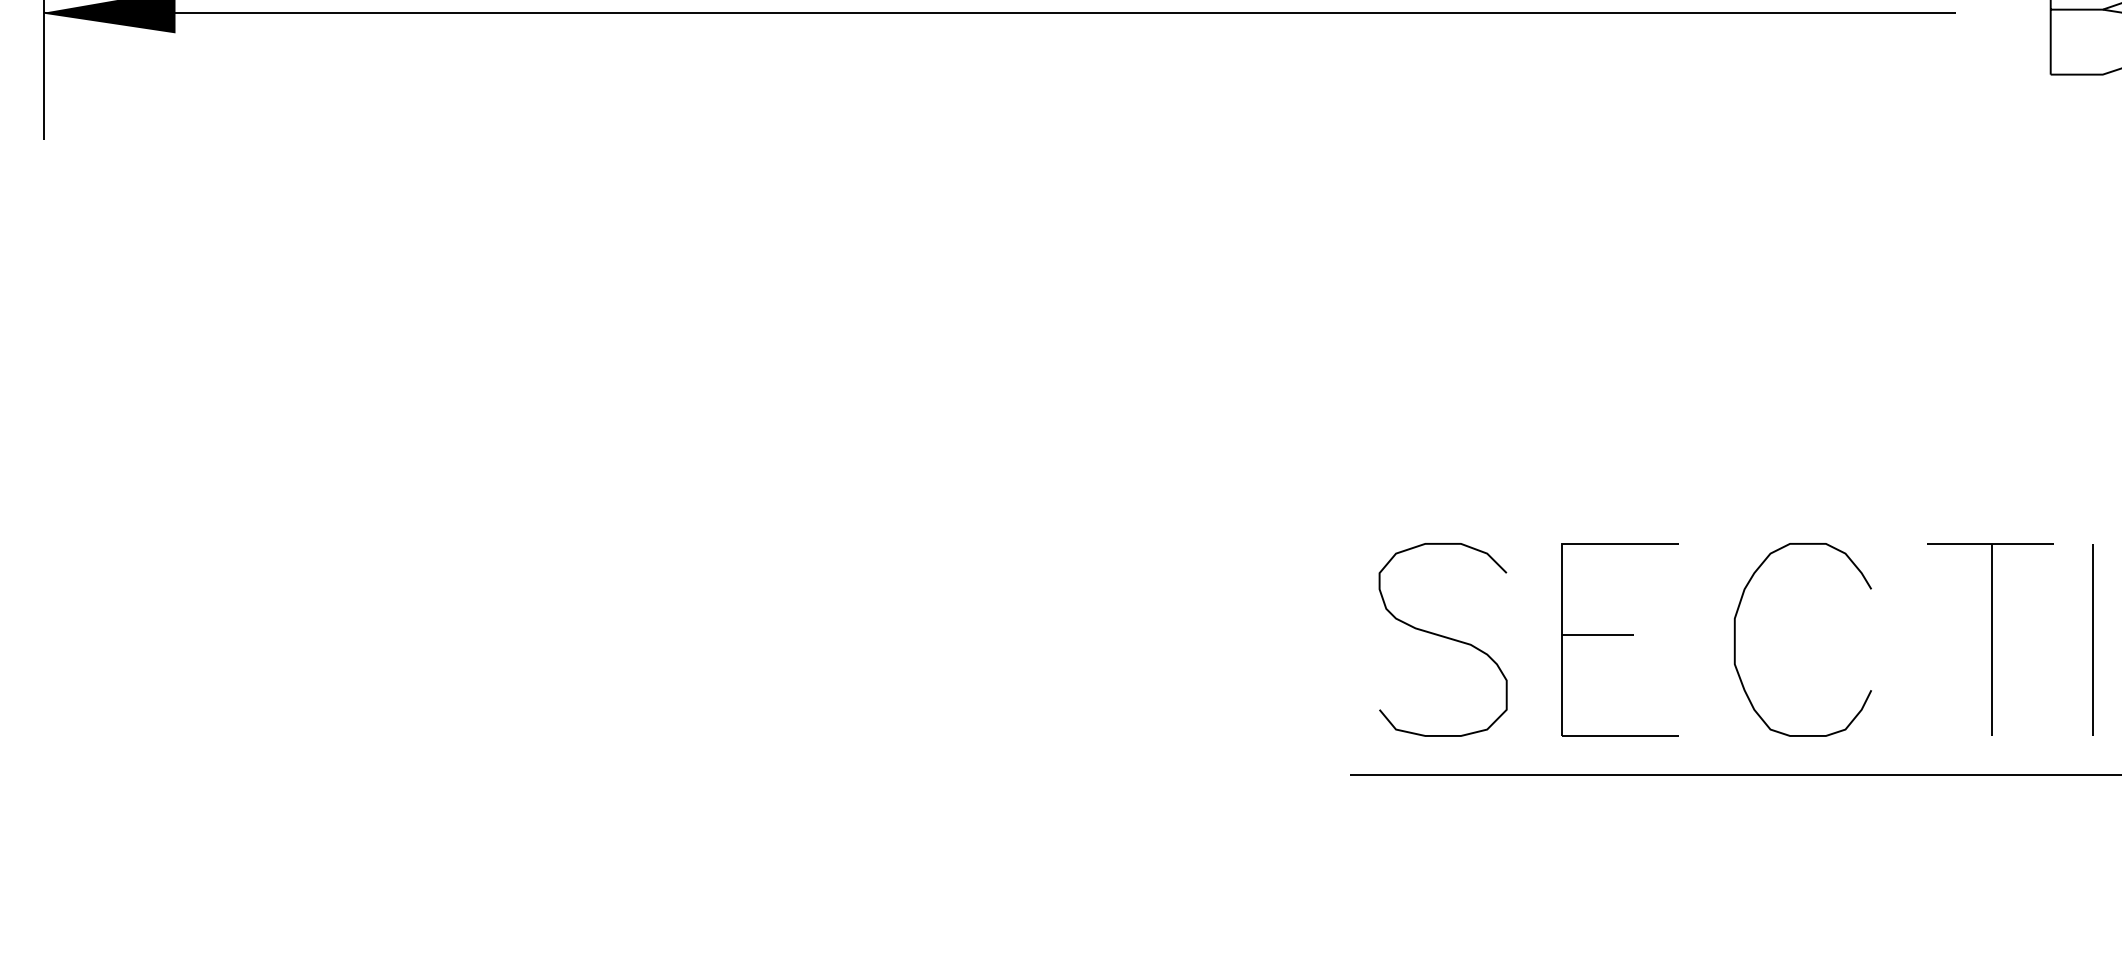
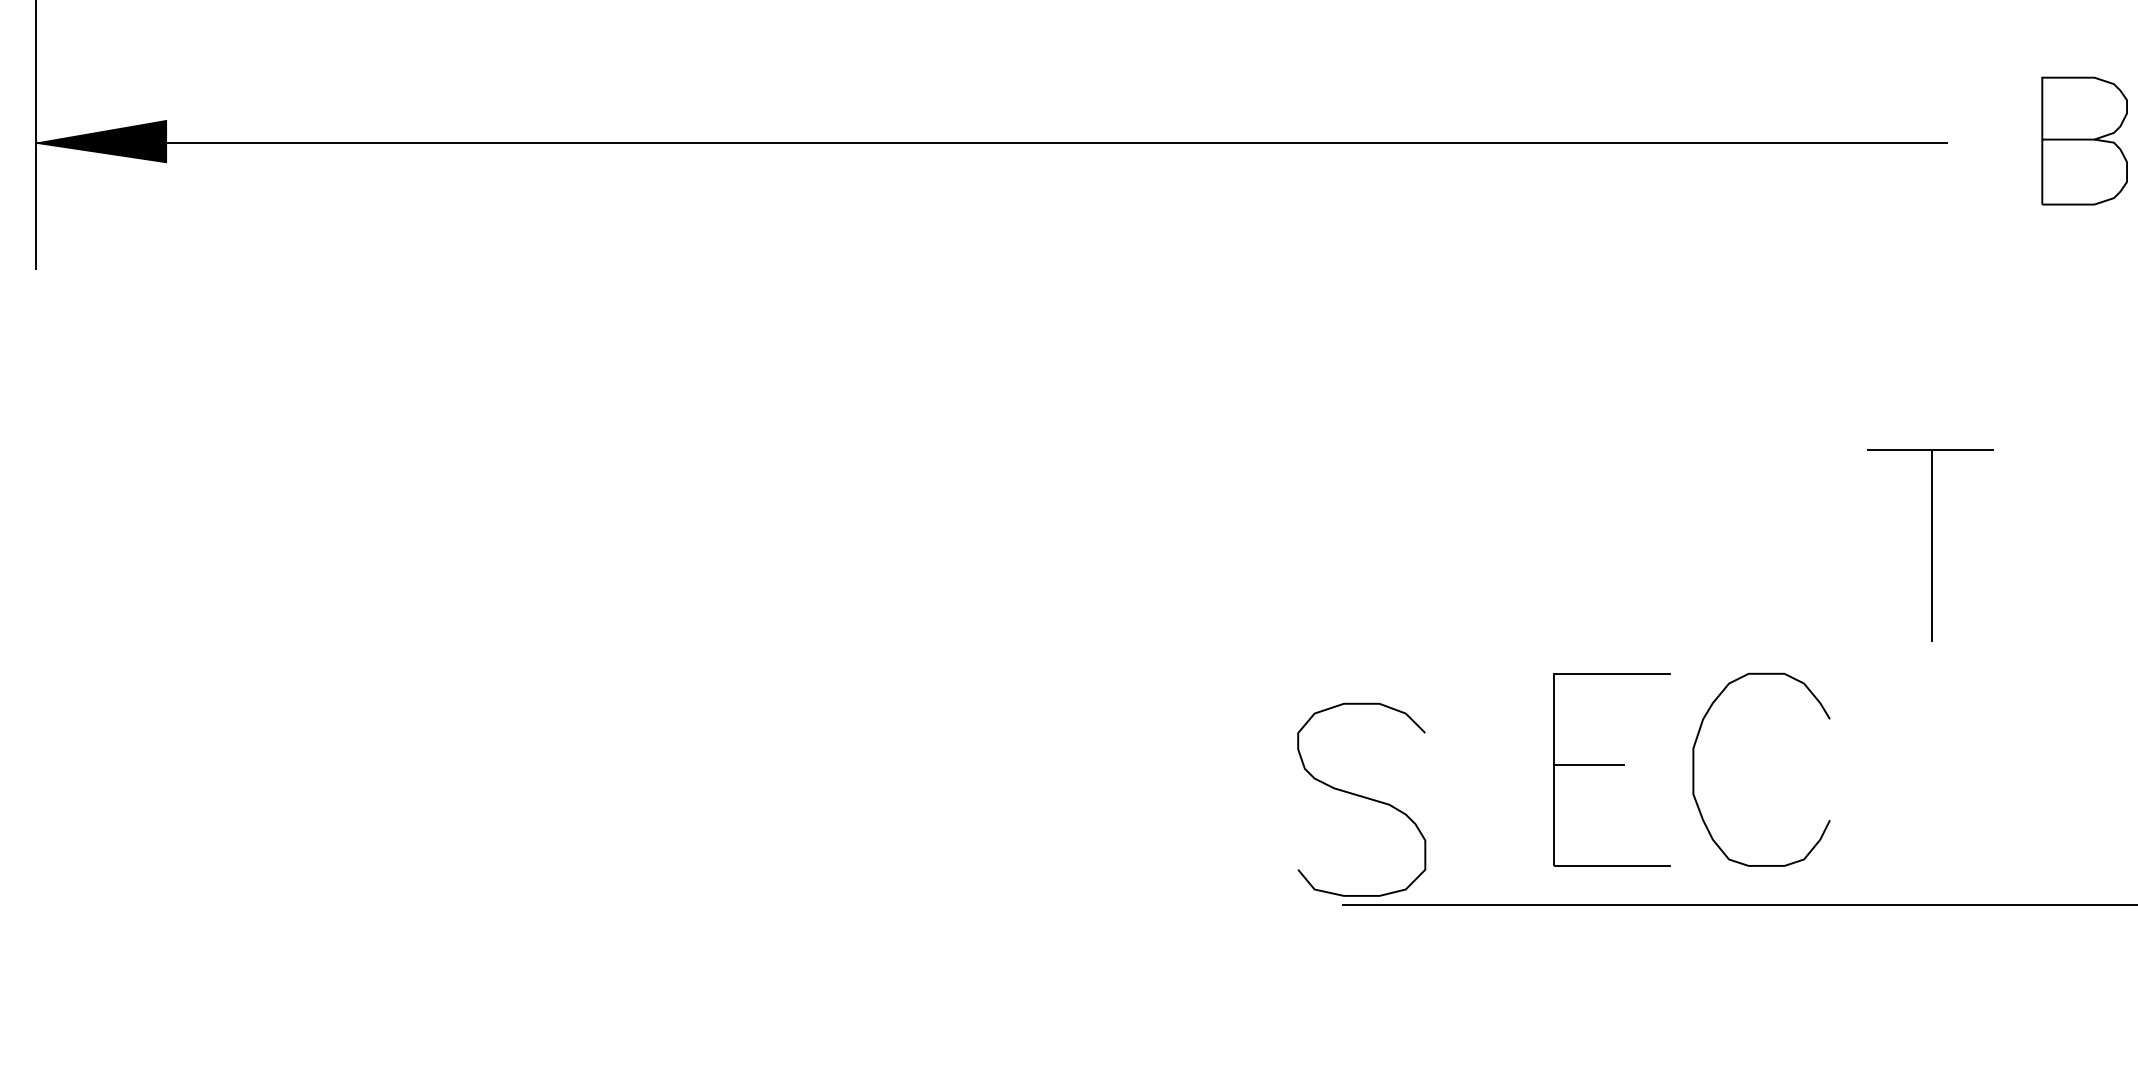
curve: (1442, 637) -> (1361, 797), moved
curve: (1735, 639) -> (1694, 769), moved
part: (1990, 639) -> (1930, 545), moved
line: (2092, 639) -> (2084, 769), removed

